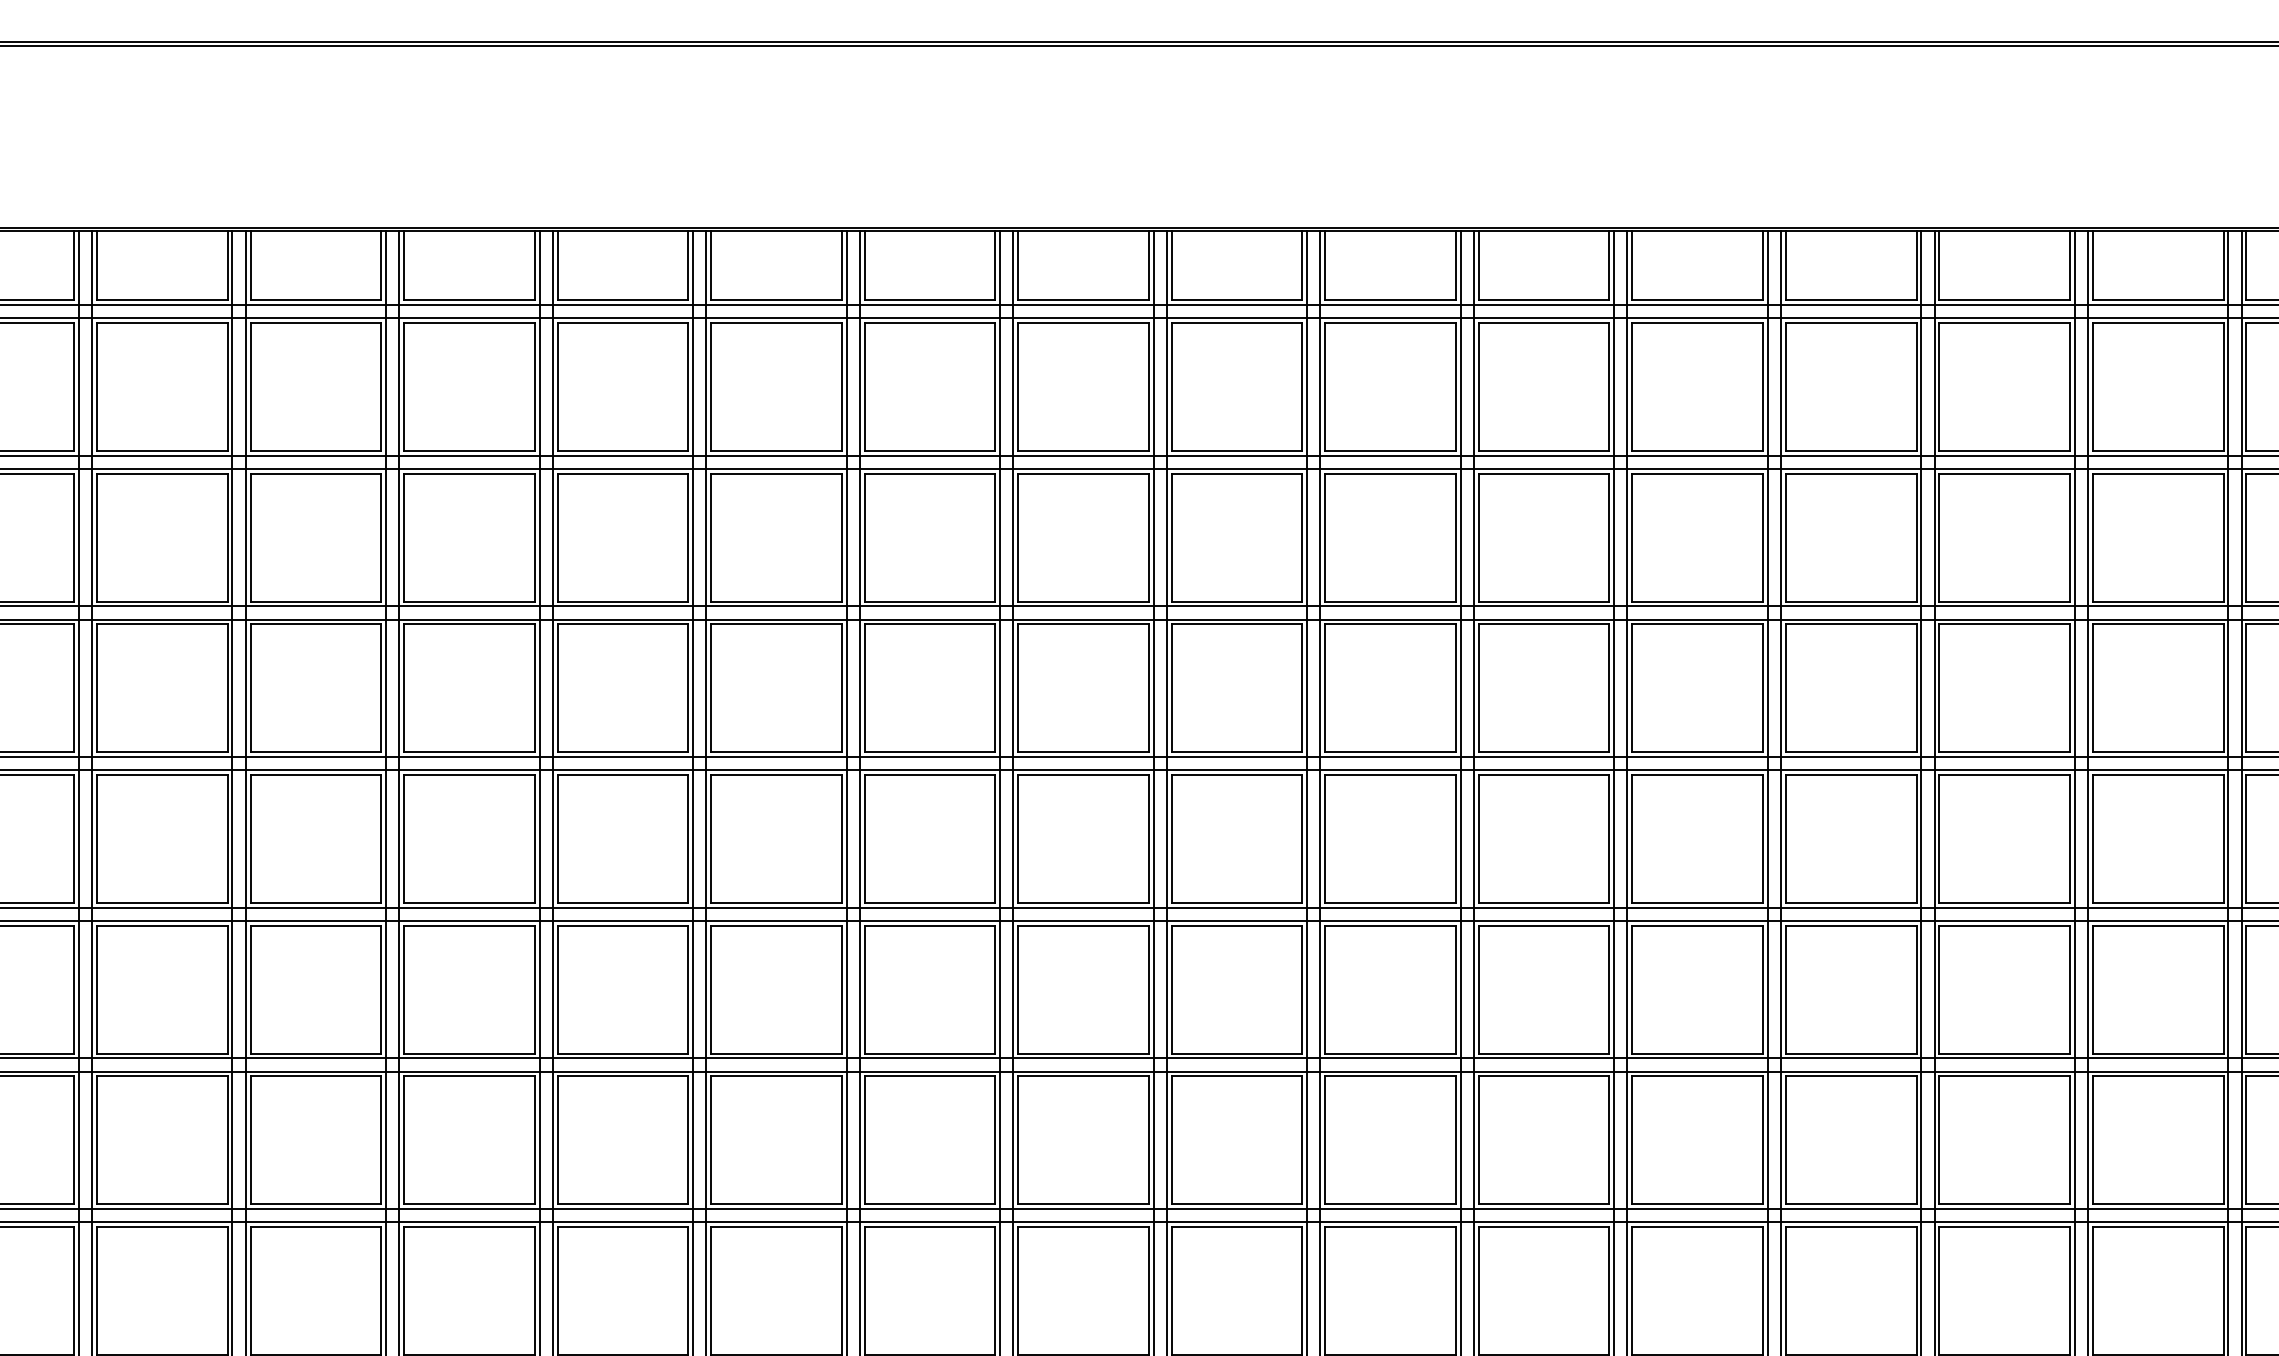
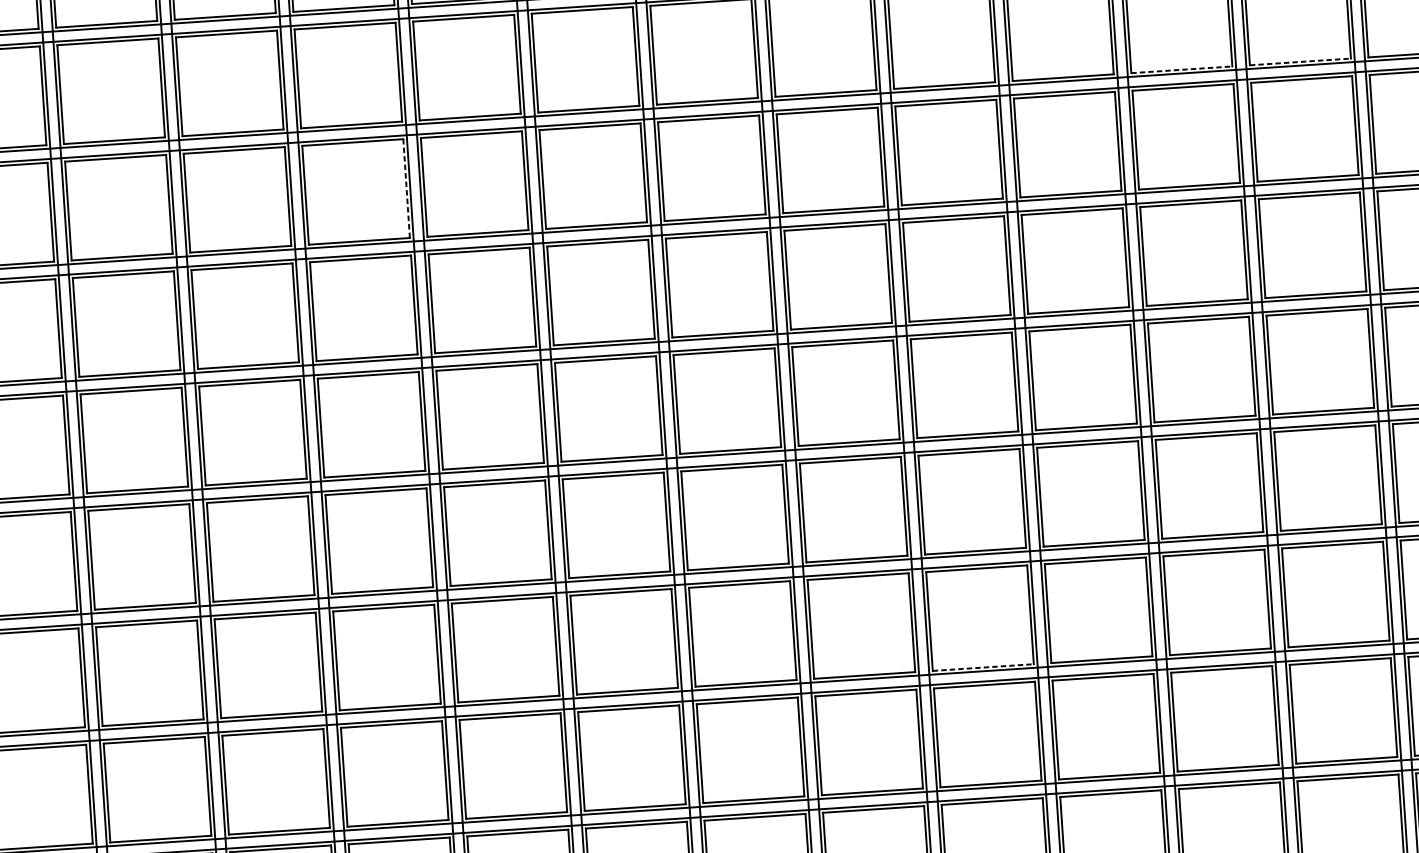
line: (1851, 450) -> (1182, 69), solid -> dashed
line: (2005, 450) -> (1301, 61), solid -> dashed
line: (841, 537) -> (406, 188), solid -> dashed
line: (1544, 1204) -> (983, 667), solid -> dashed

